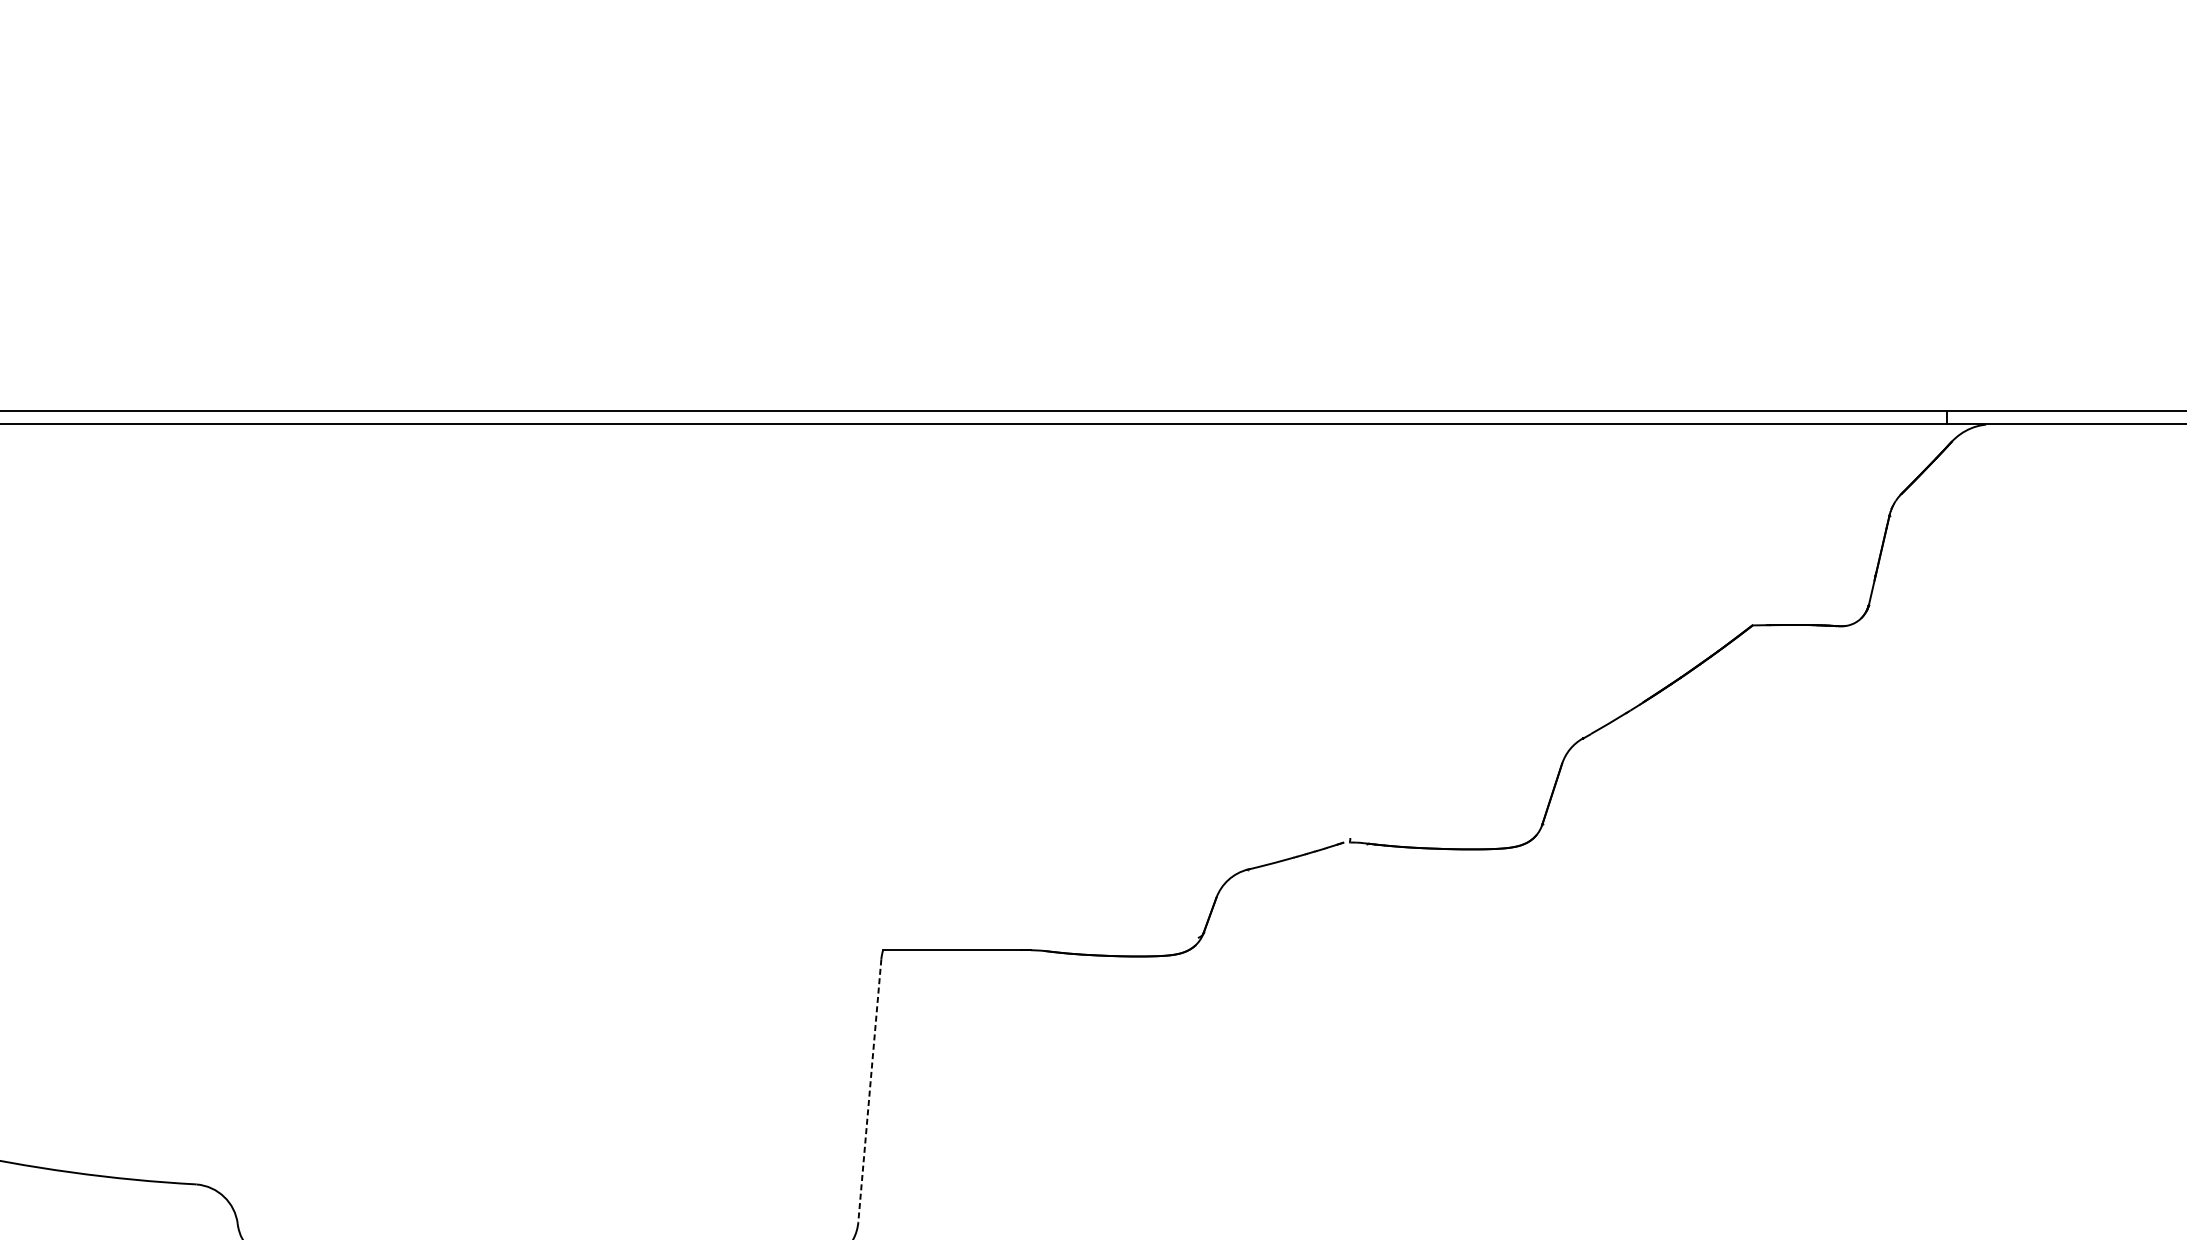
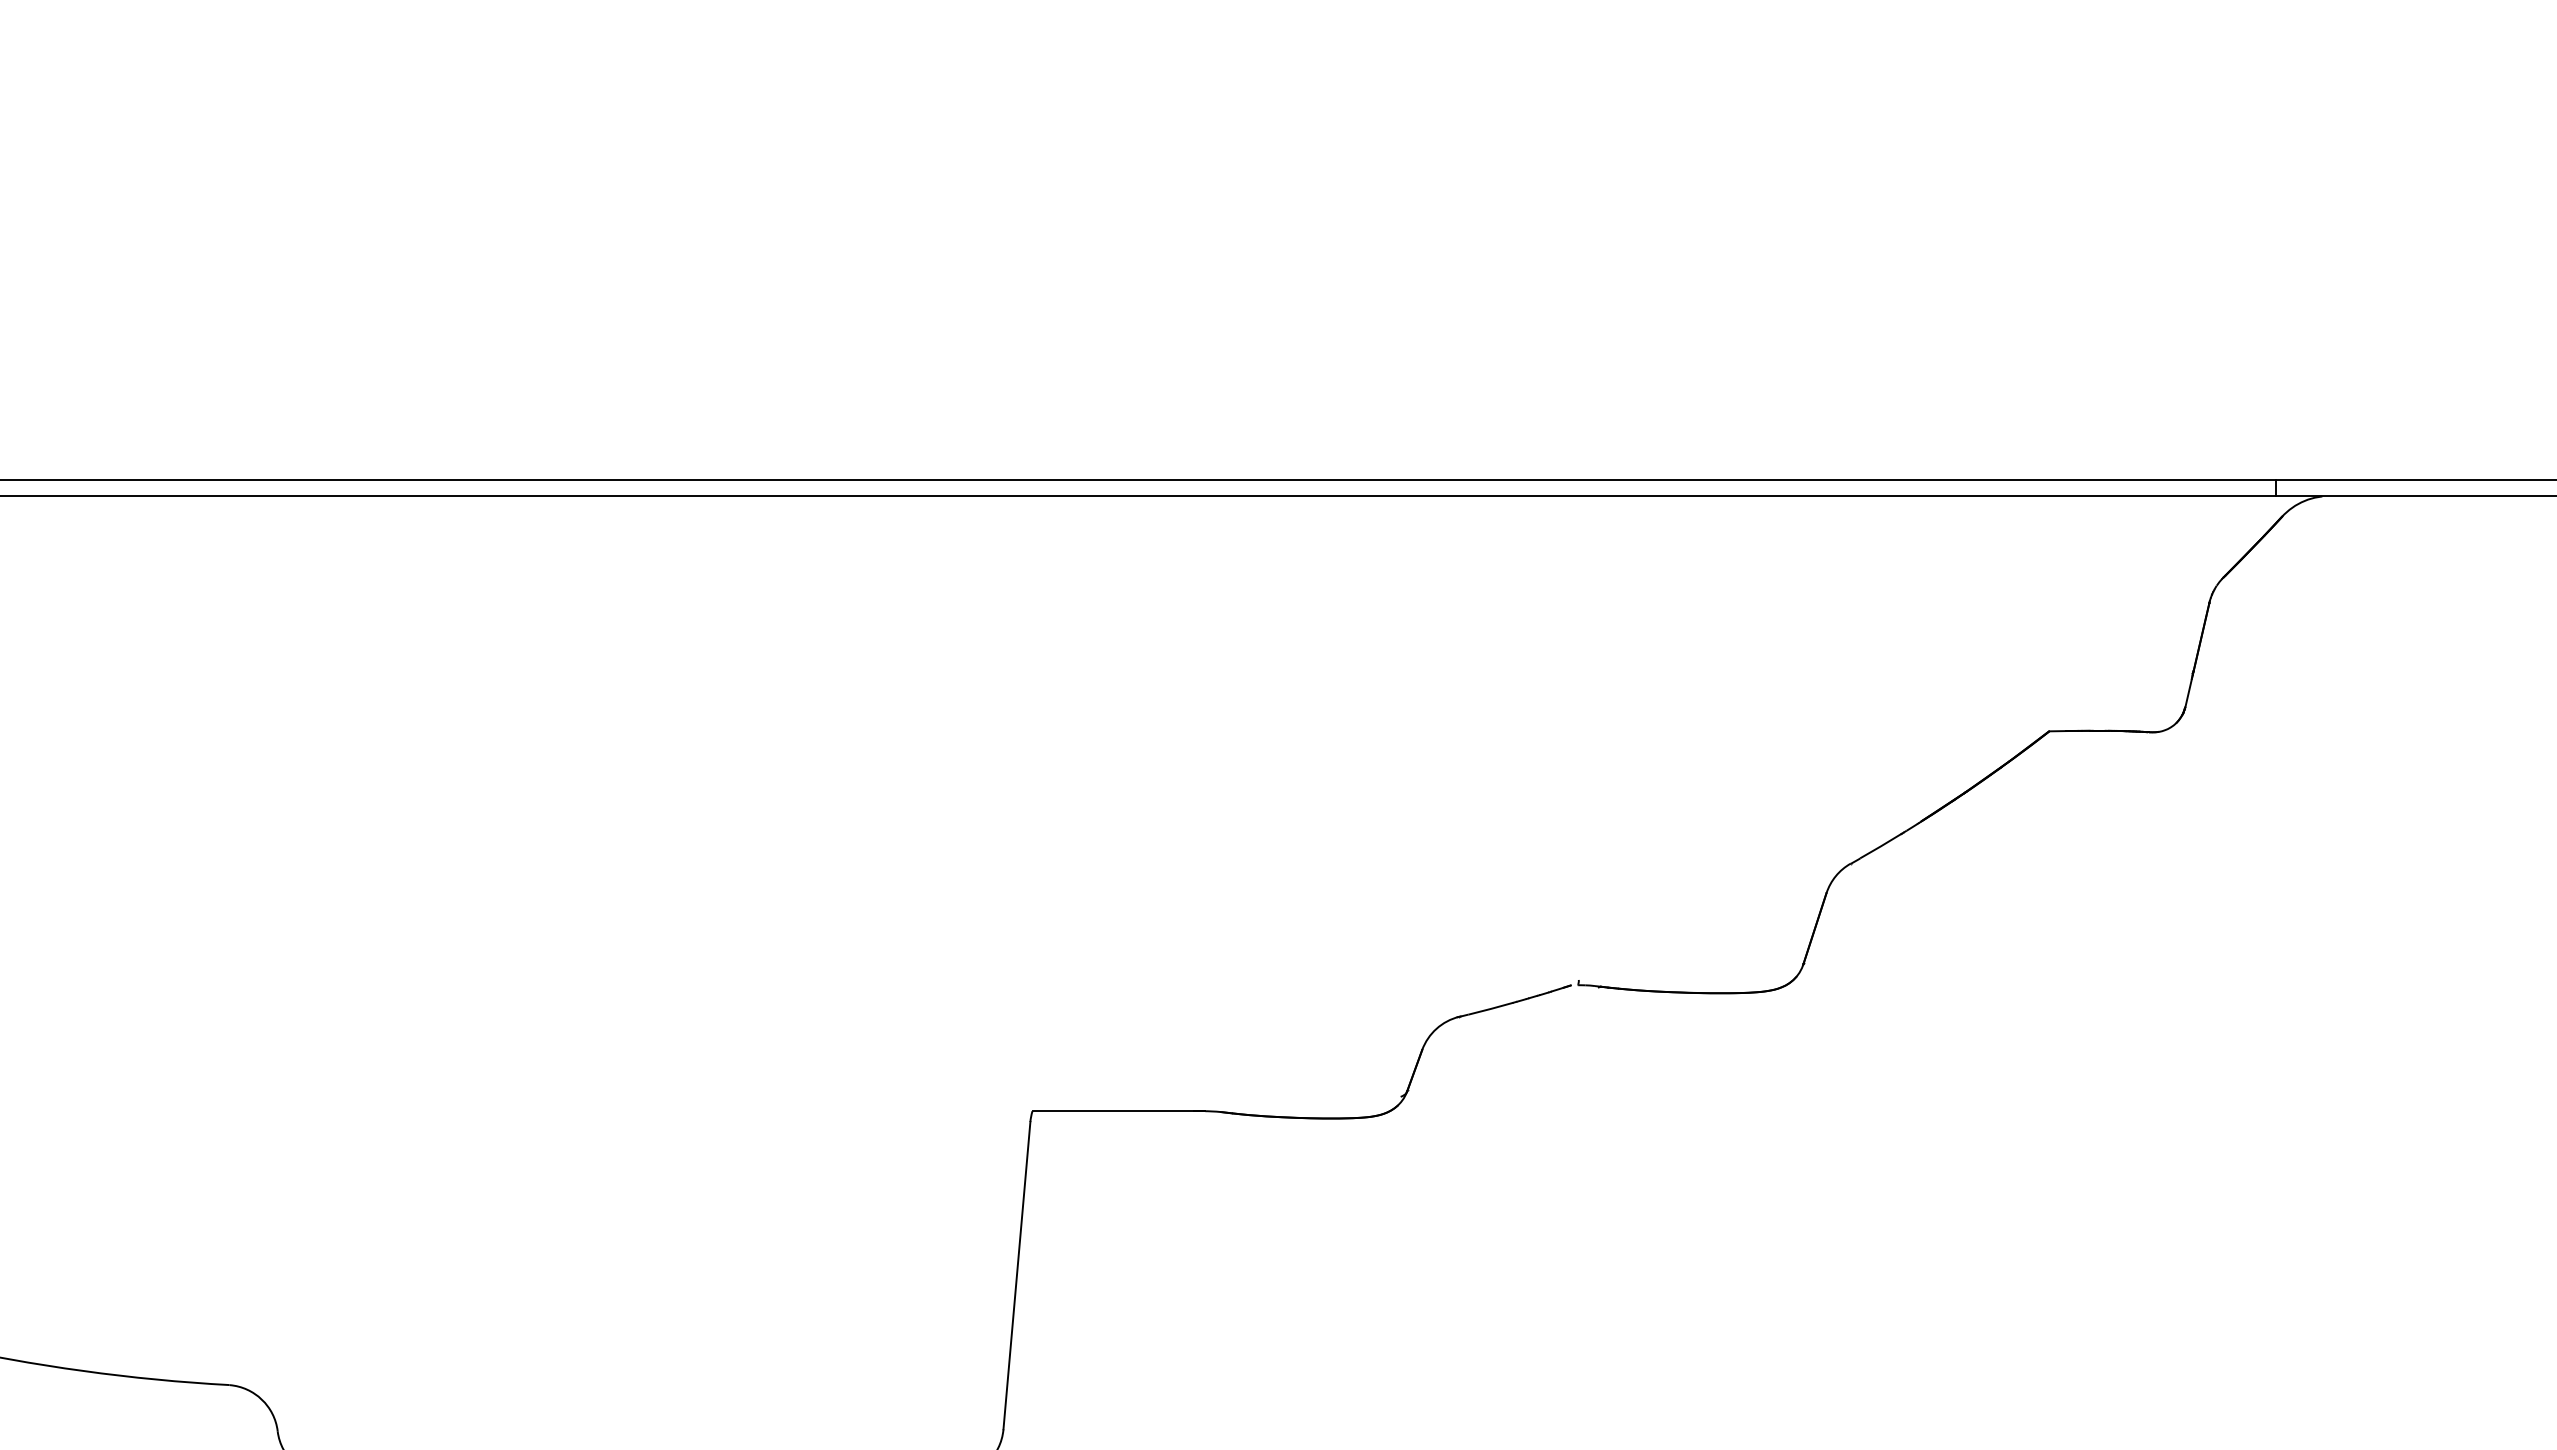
line: (869, 1091) -> (1016, 1276), dashed -> solid

